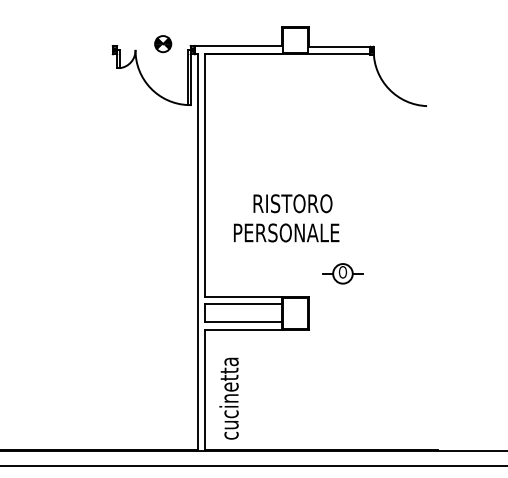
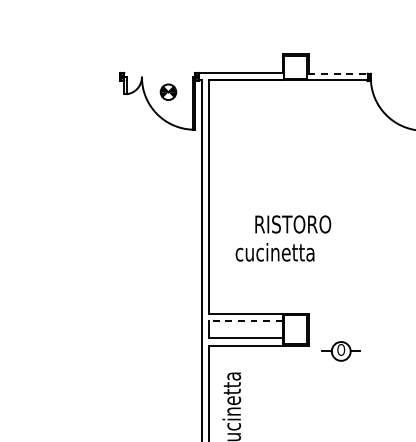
part: (163, 44) -> (168, 92), moved
line: (339, 46) -> (337, 73), solid -> dashed
text: (286, 232) -> (286, 252), PERSONALE -> cucinetta
part: (342, 273) -> (340, 351), moved
line: (243, 304) -> (245, 321), solid -> dashed

